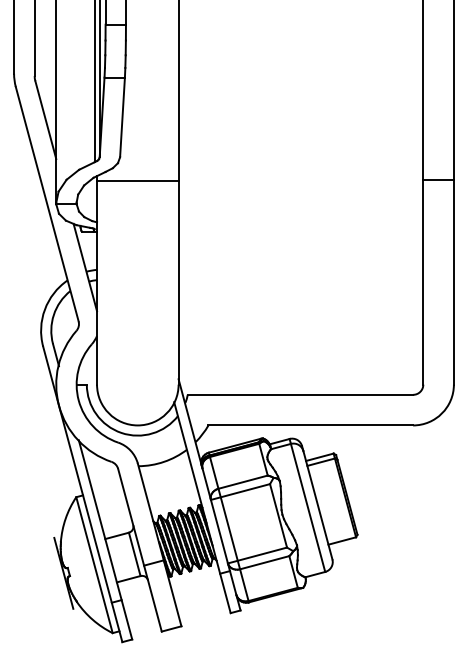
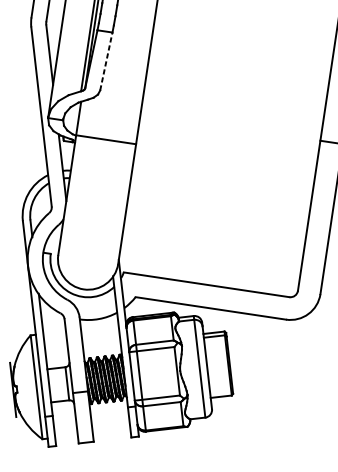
line: (122, 117) -> (106, 61), solid -> dashed
line: (137, 180) -> (105, 139), moved

